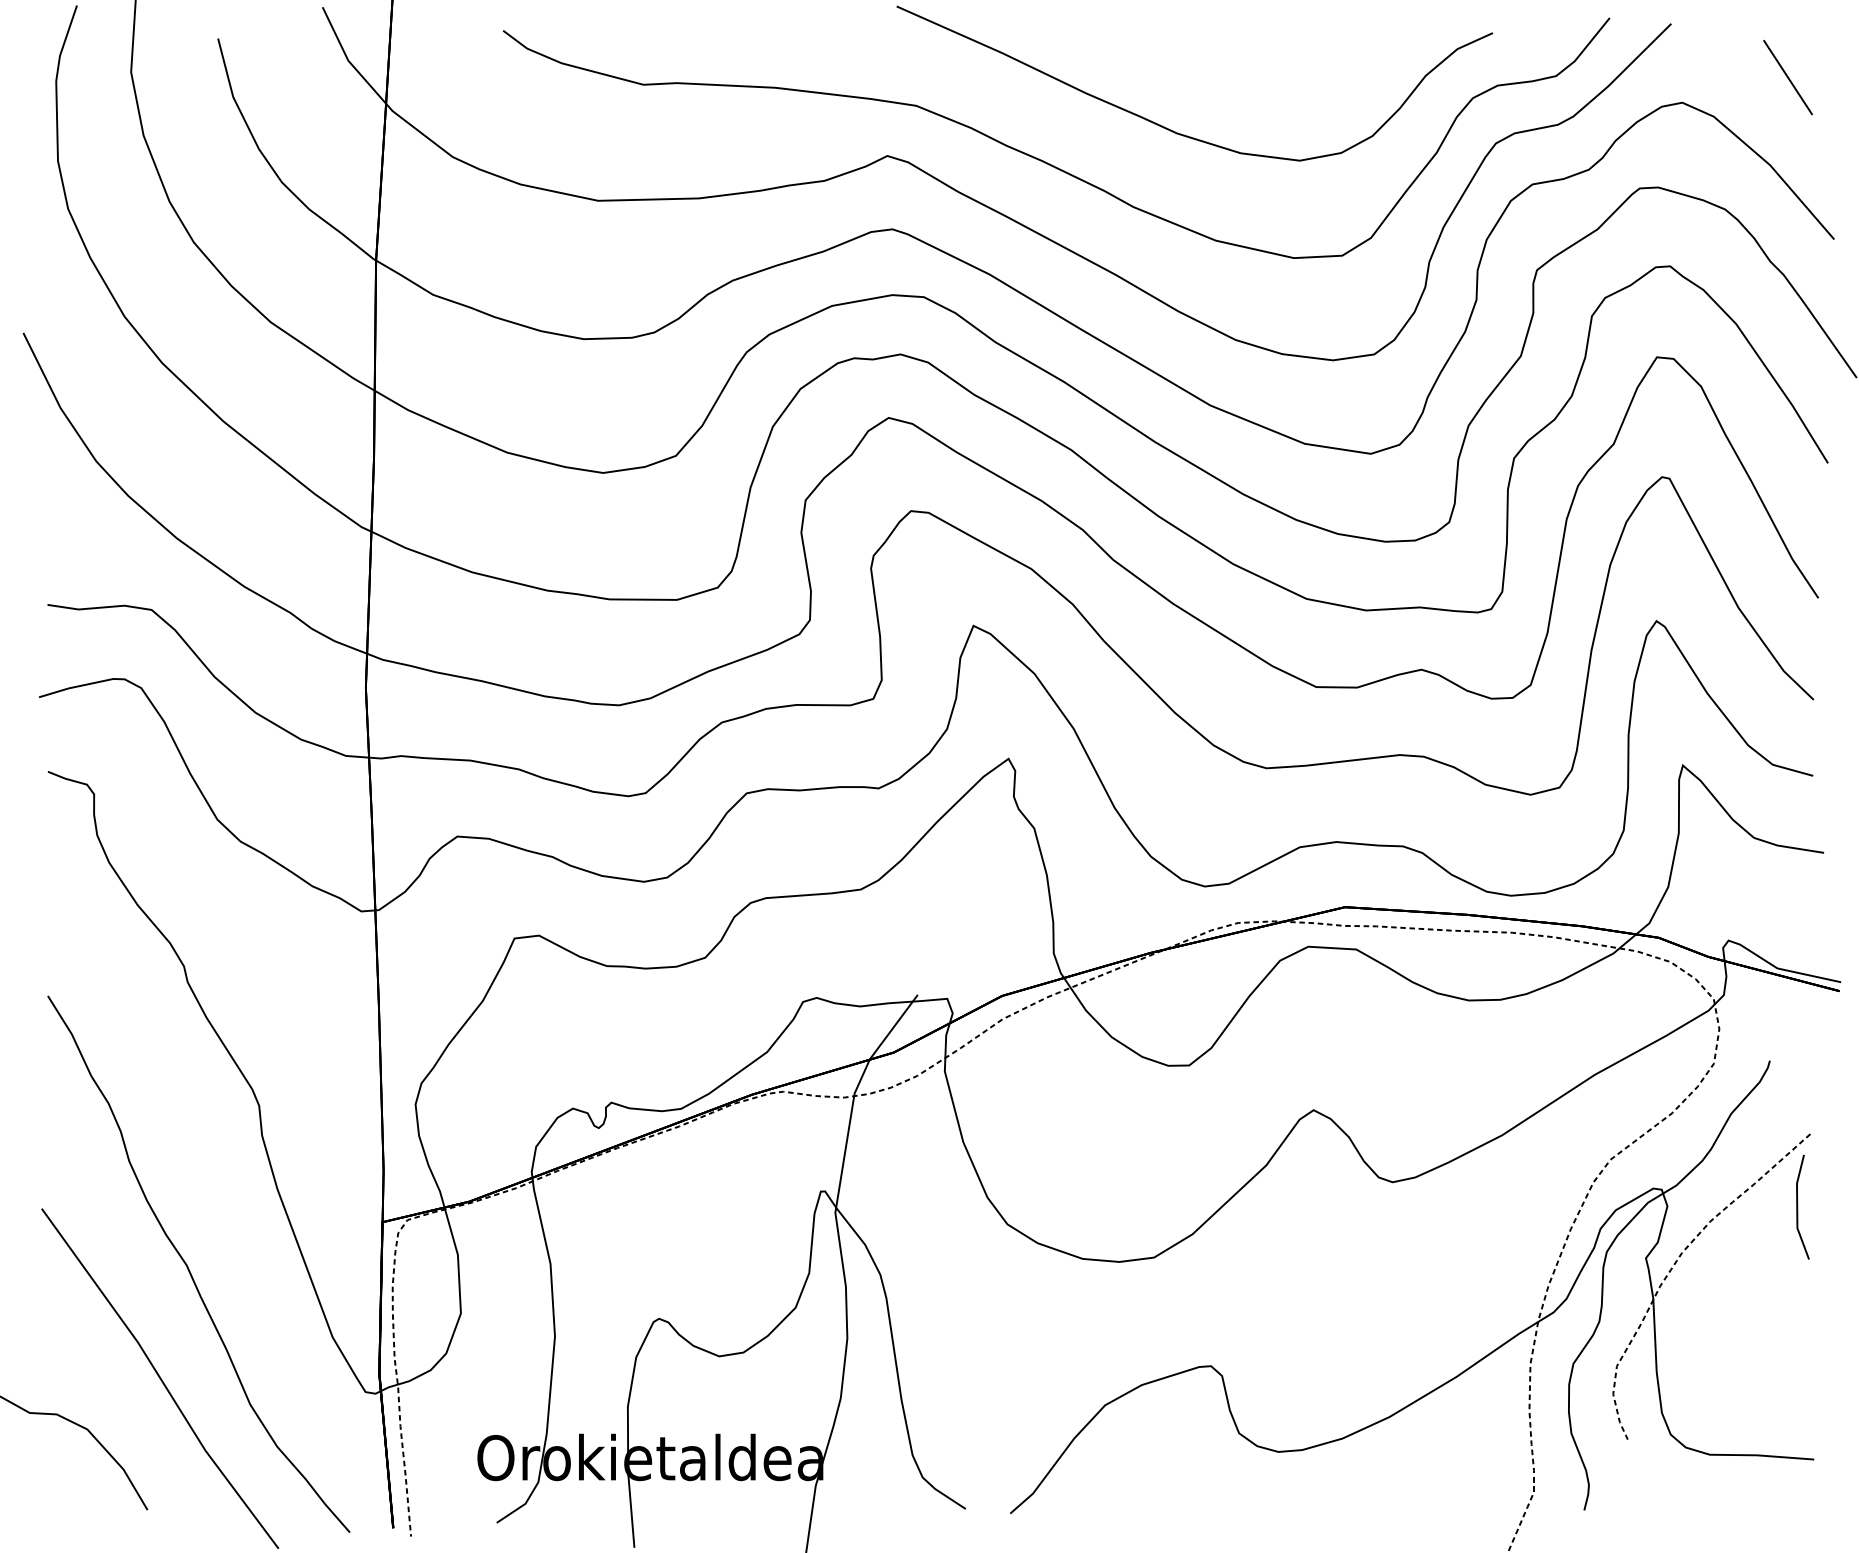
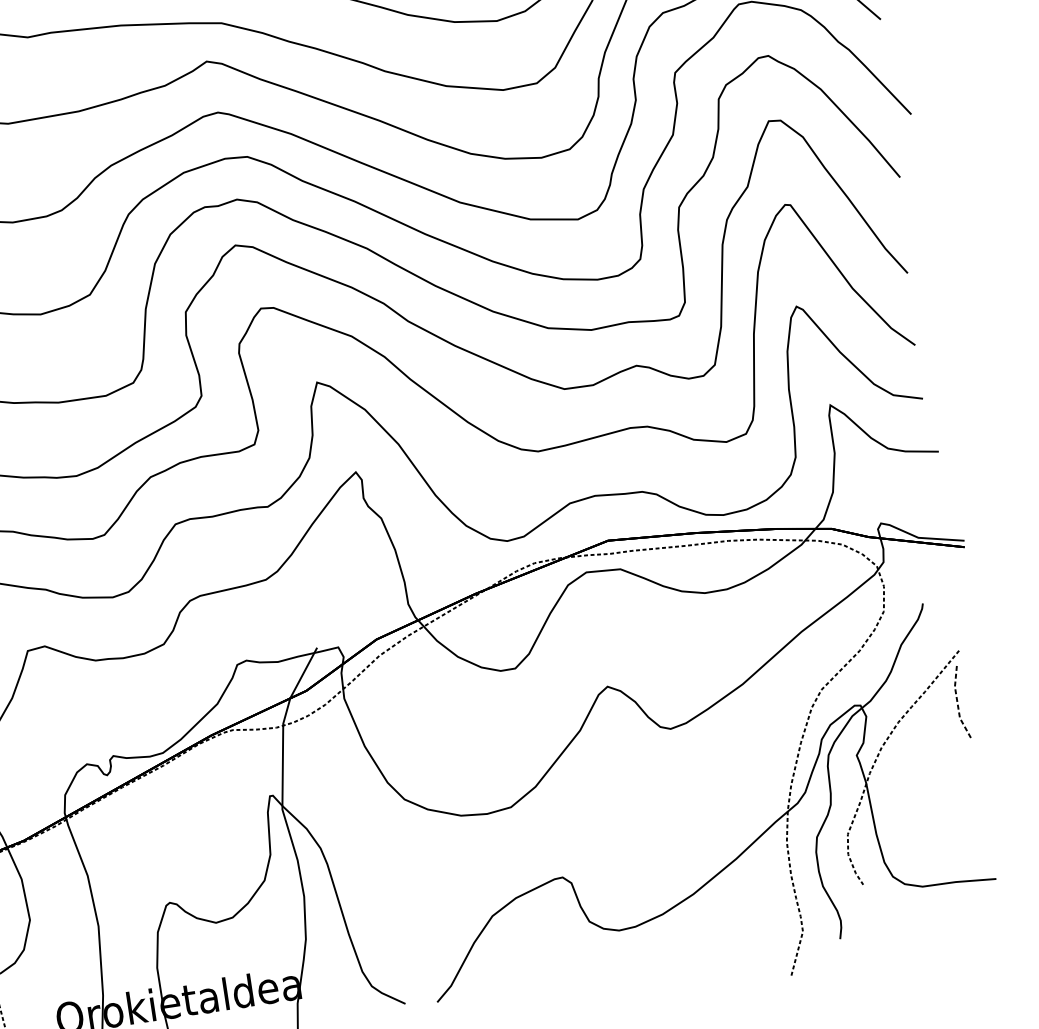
line: (1797, 1208) -> (957, 704), solid -> dashed

